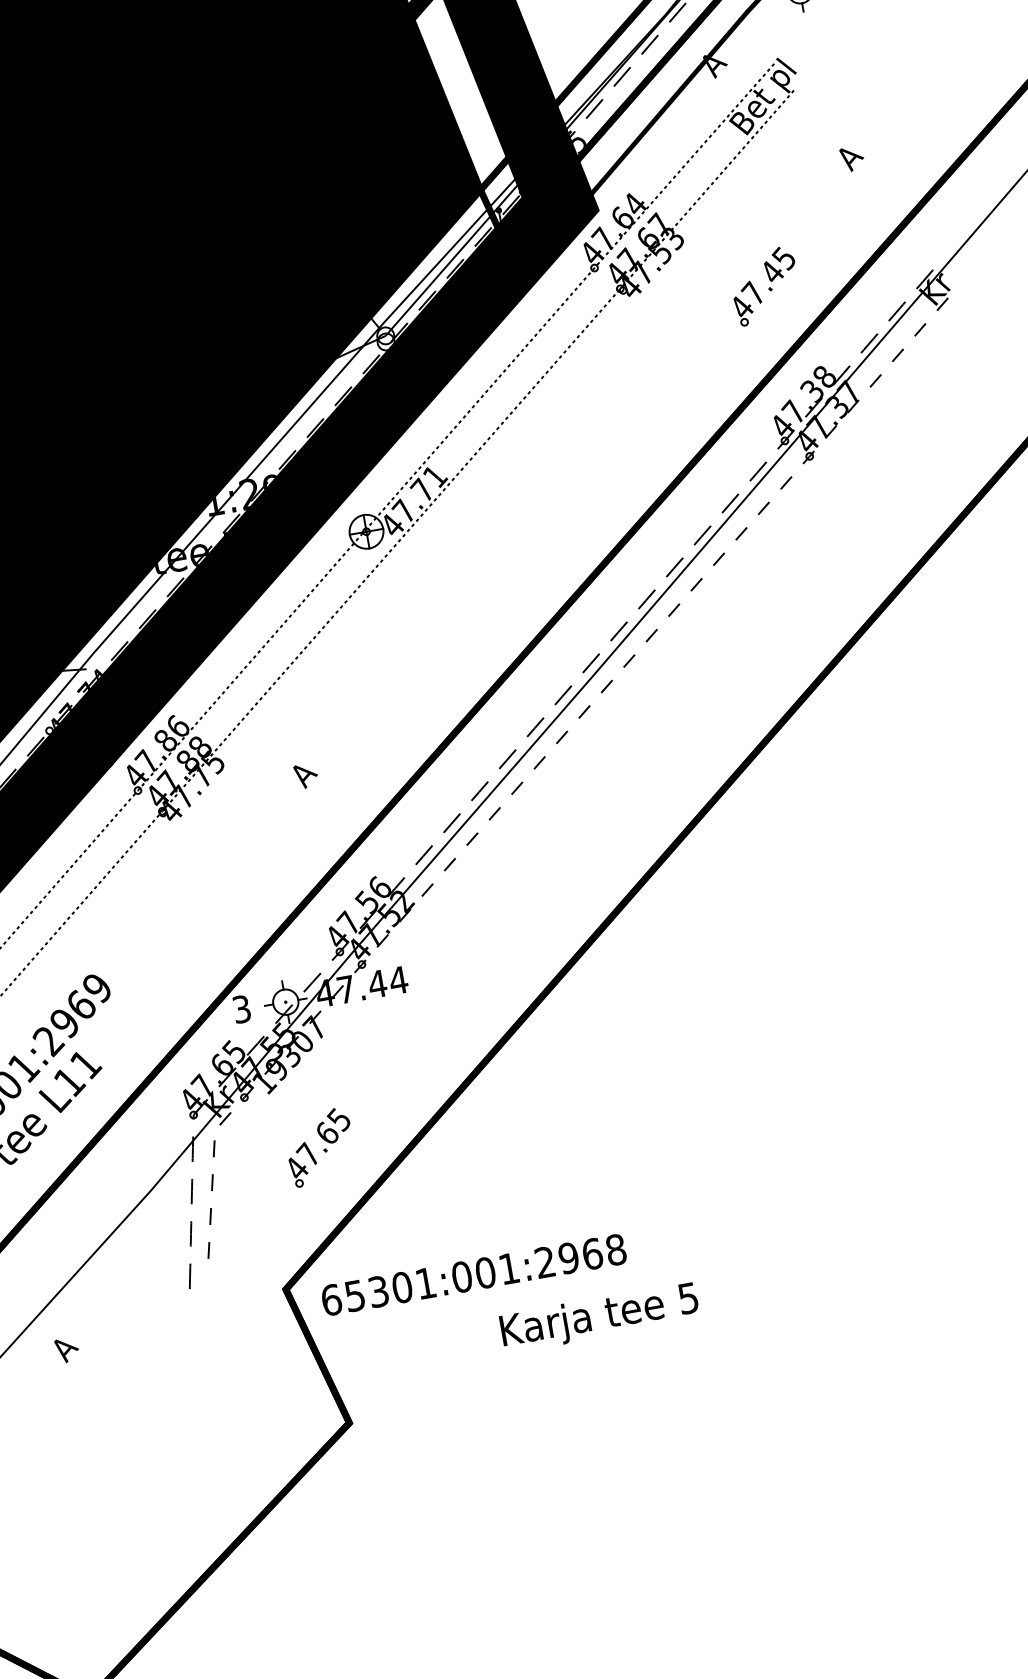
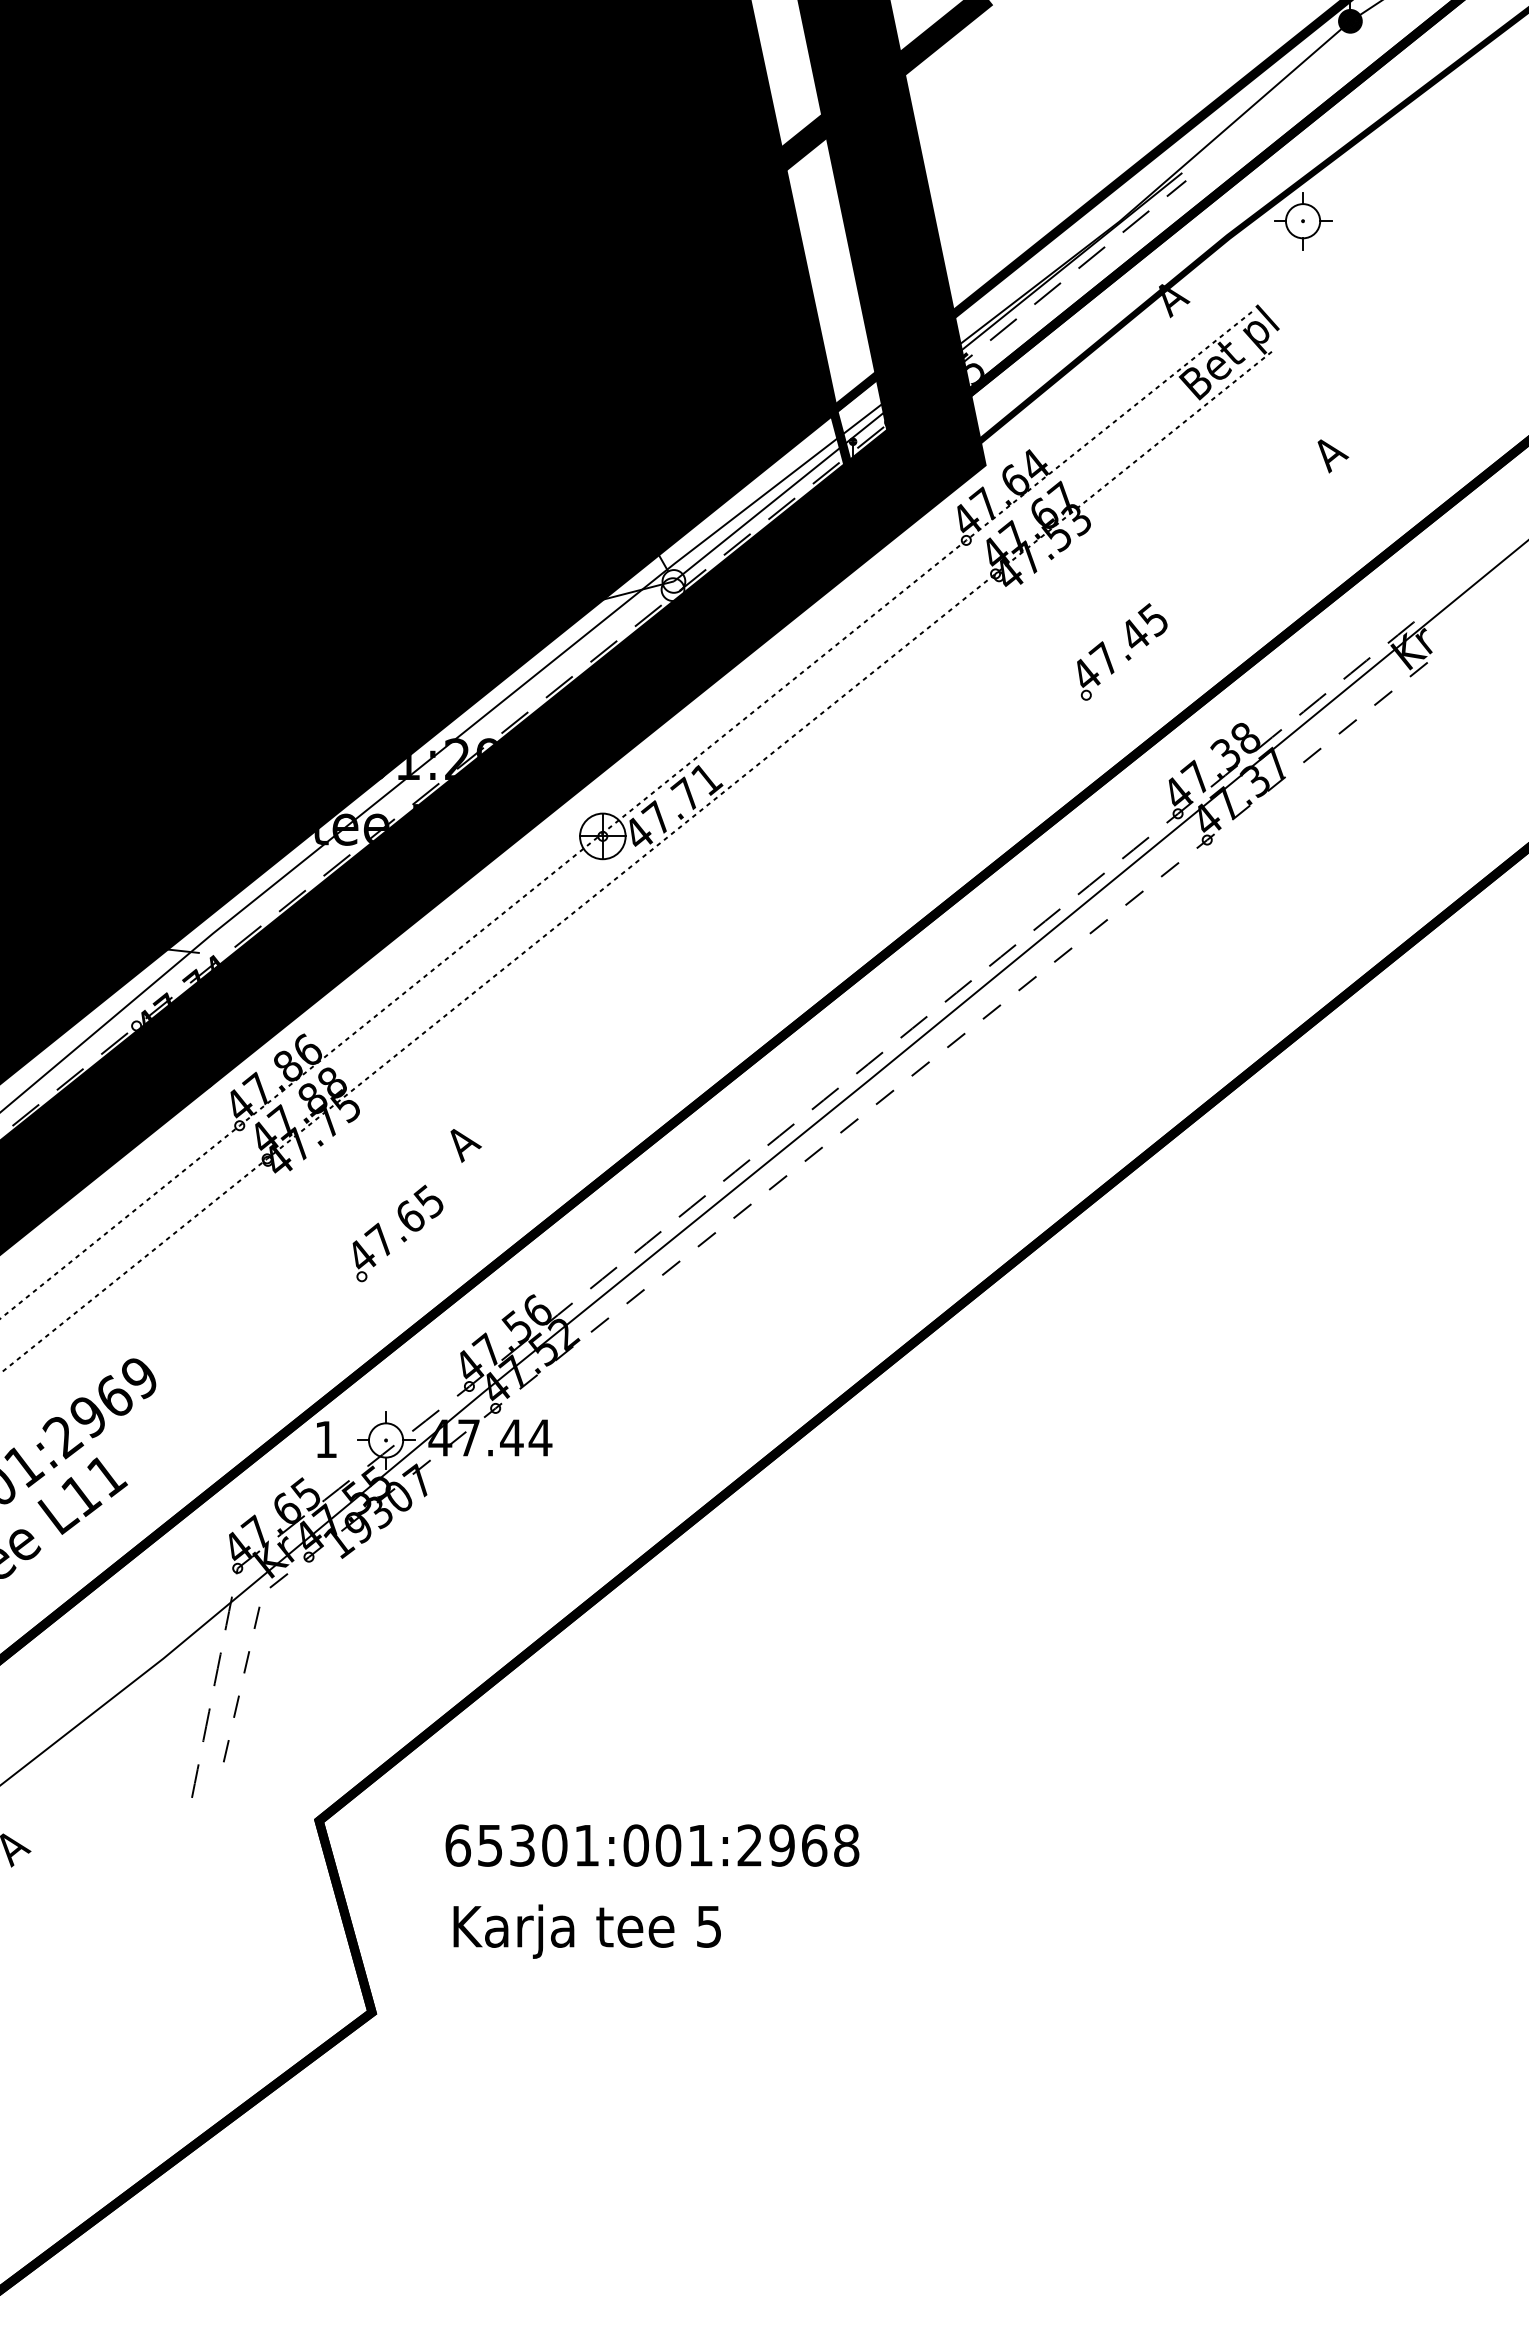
part: (765, 285) -> (1122, 651), moved
text: (241, 1009) -> (325, 1439), 3 -> 1
part: (320, 1147) -> (397, 1233), moved
text: (473, 1274) -> (652, 1845), moved
text: (599, 1317) -> (586, 1931), moved

